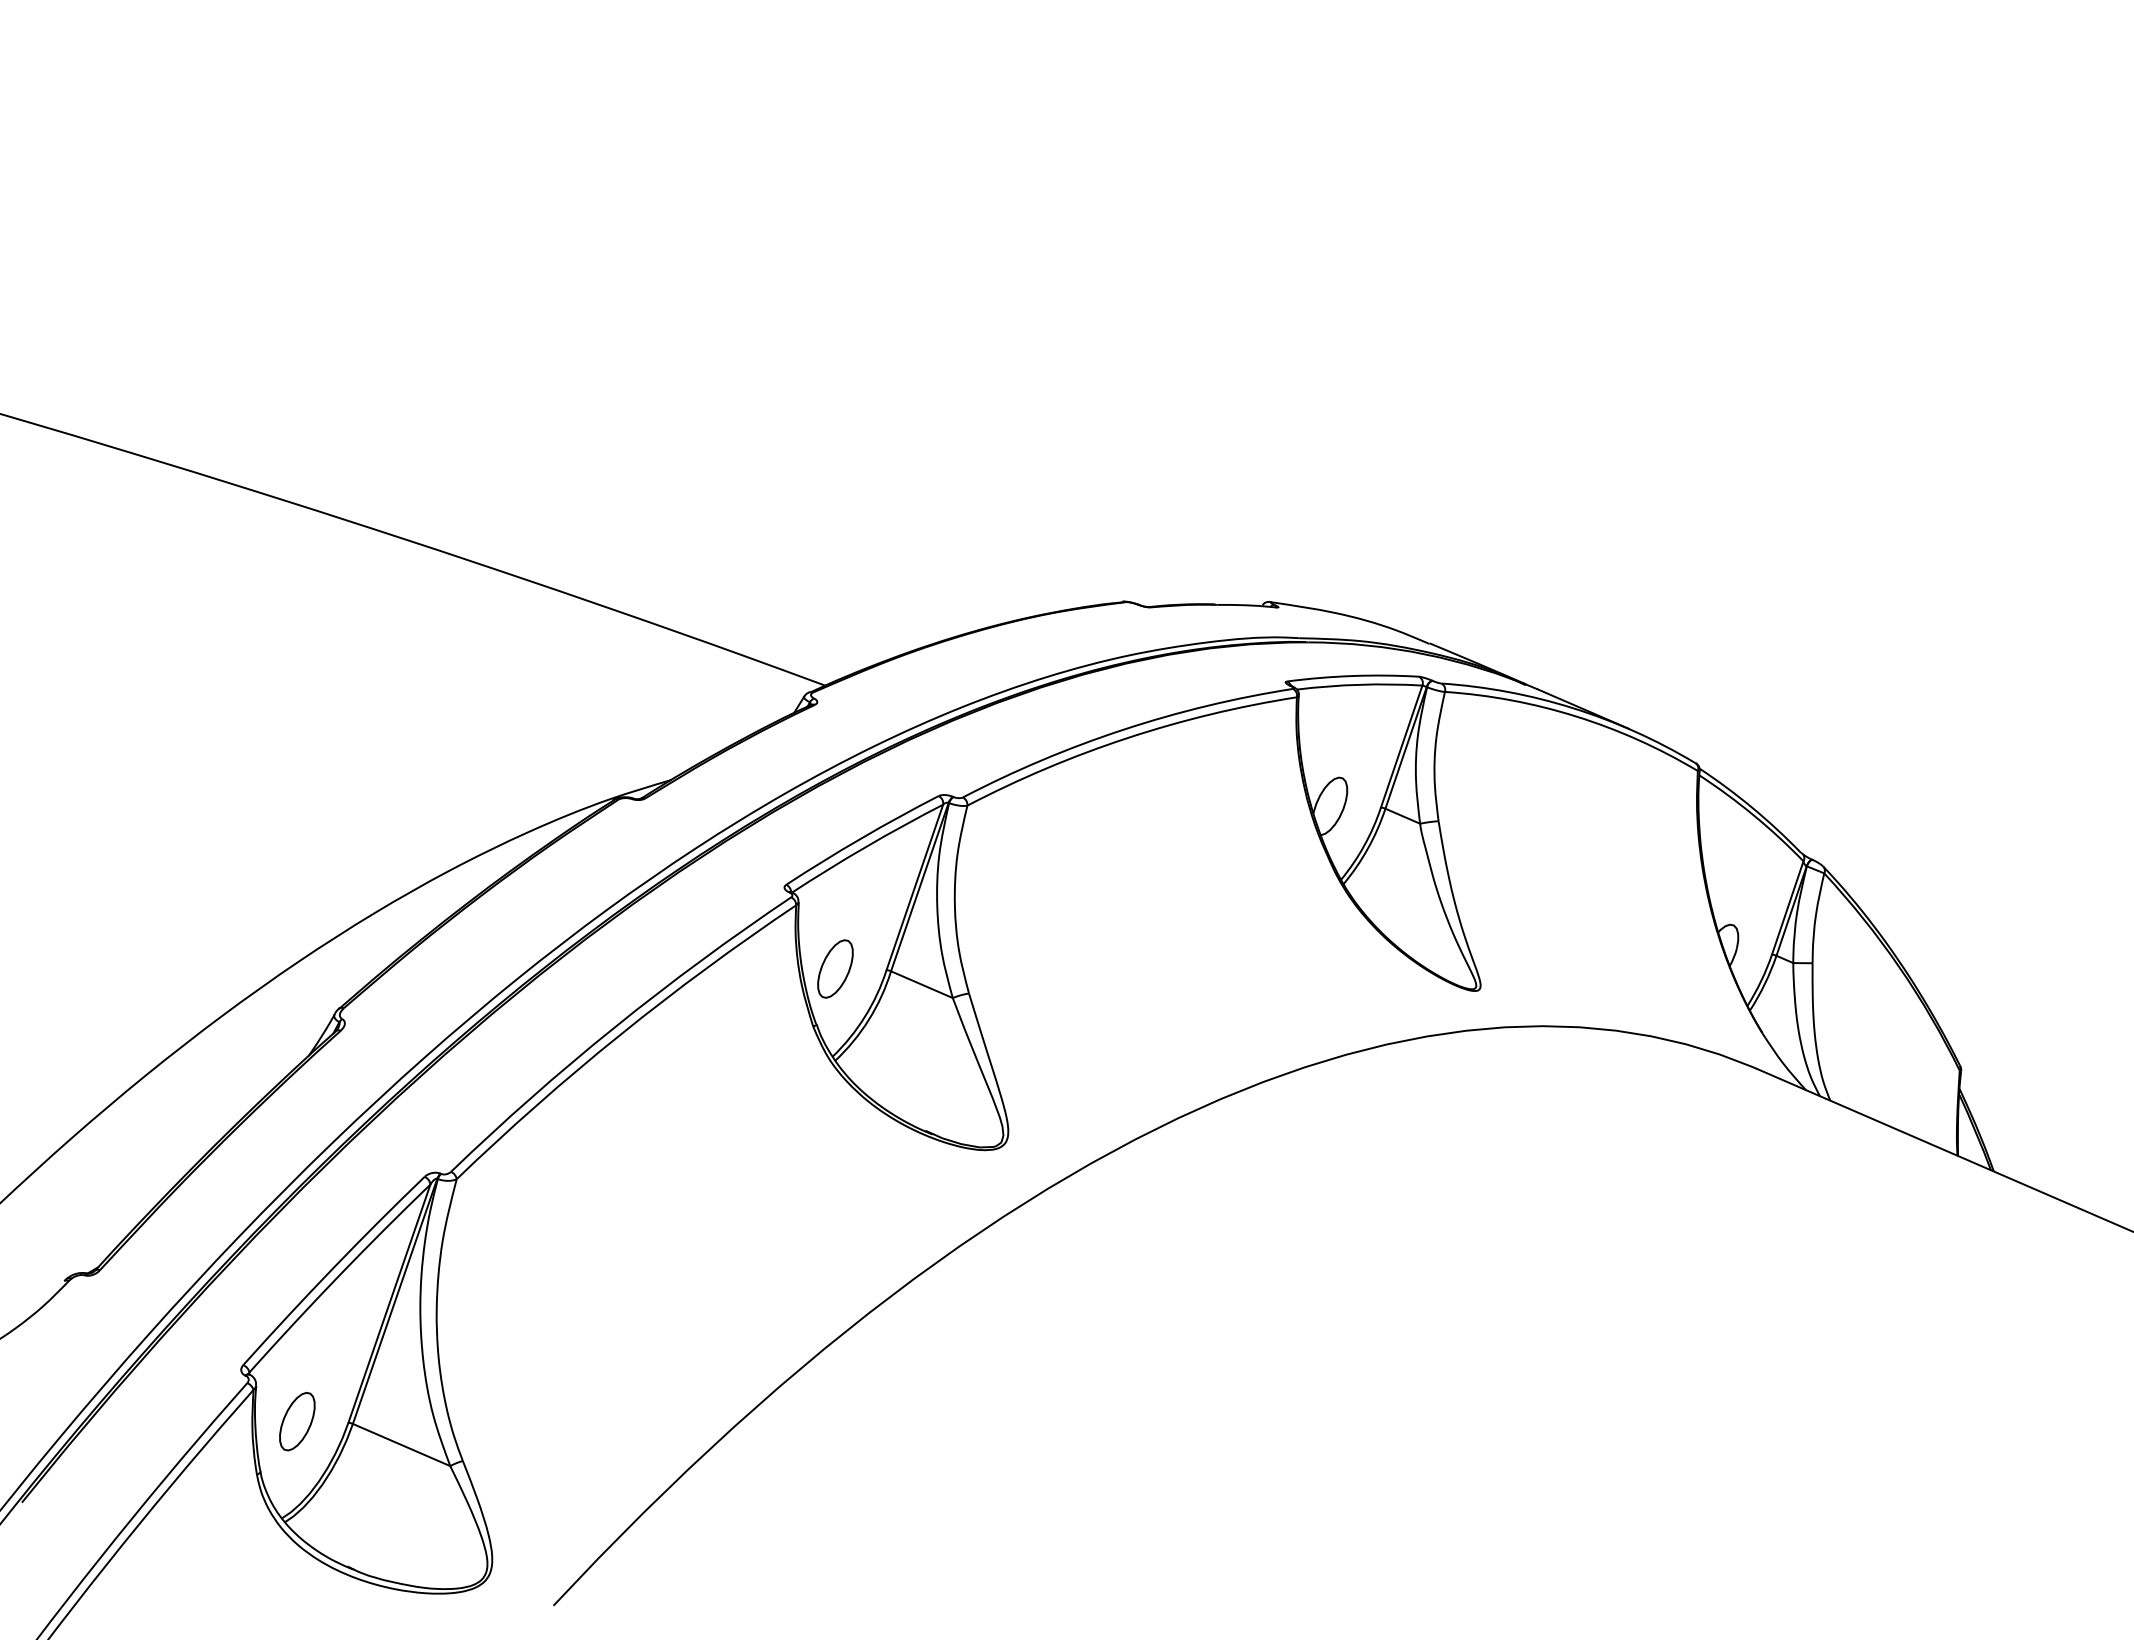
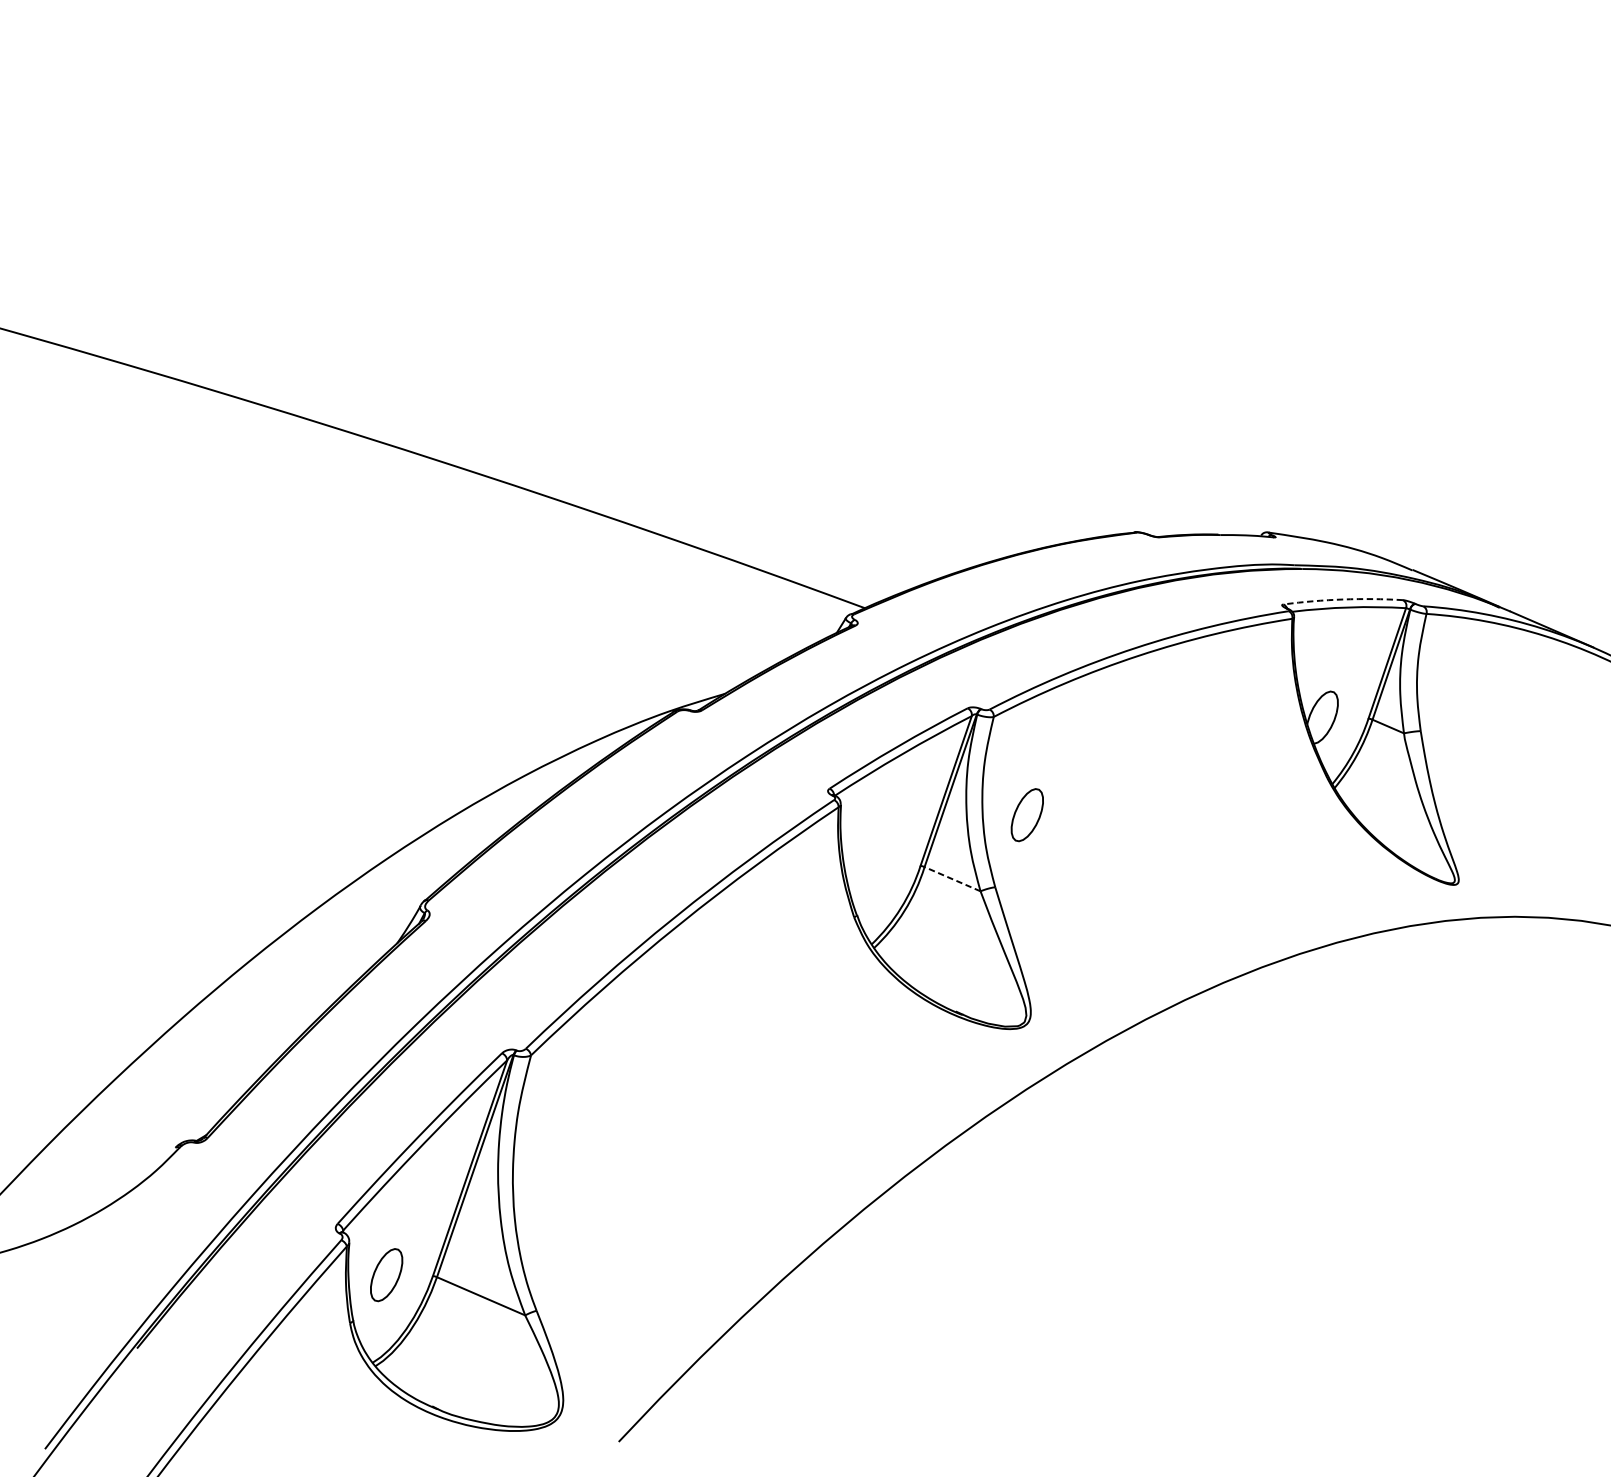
arc: (1353, 676) -> (1343, 599), solid -> dashed
part: (835, 968) -> (1027, 814), moved
line: (921, 984) -> (952, 879), solid -> dashed

